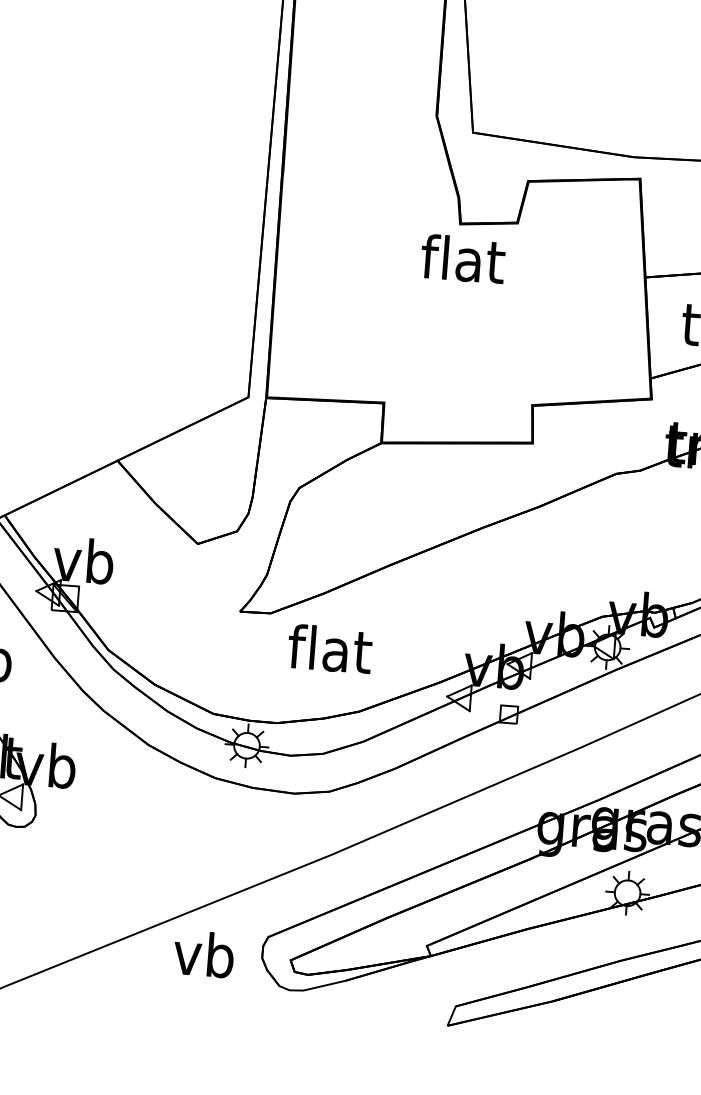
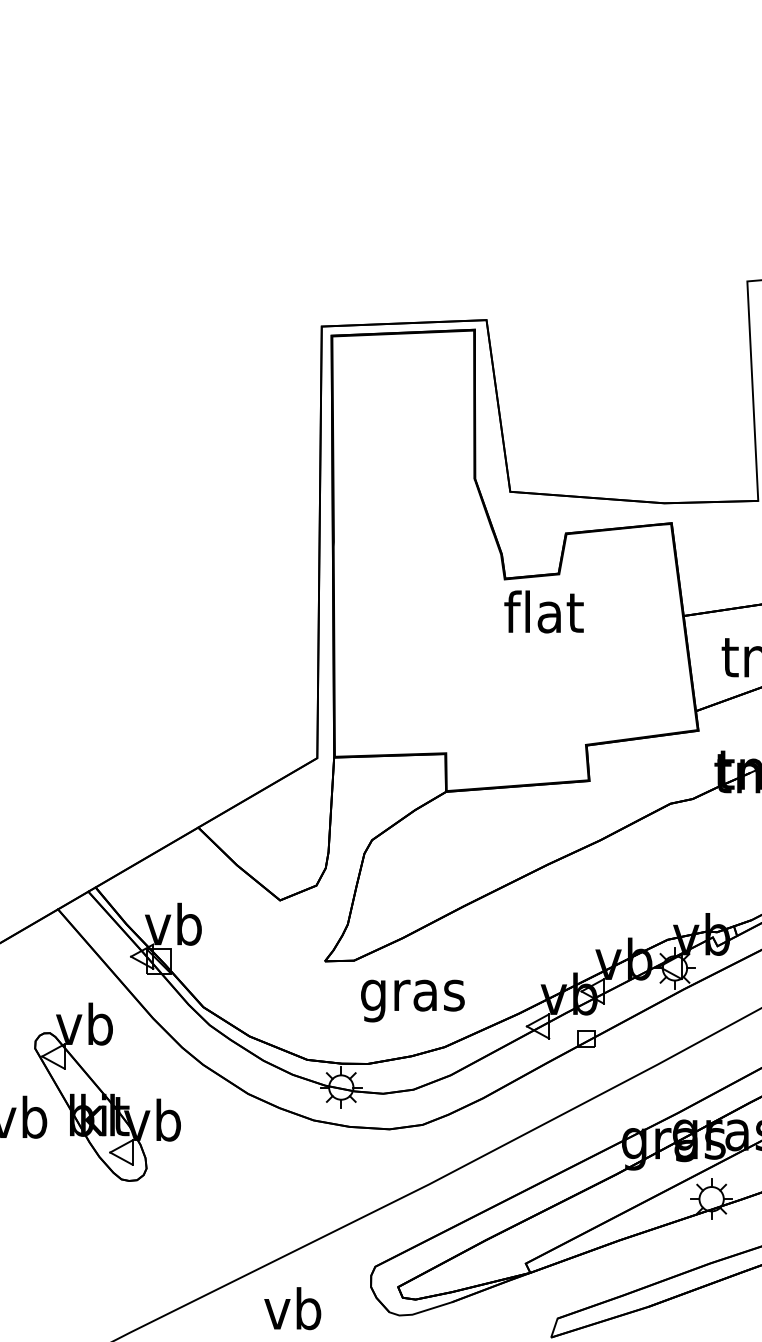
text: (462, 258) -> (543, 611), moved
text: (329, 654) -> (412, 995), flat -> gras
text: (203, 954) -> (292, 1308), moved

